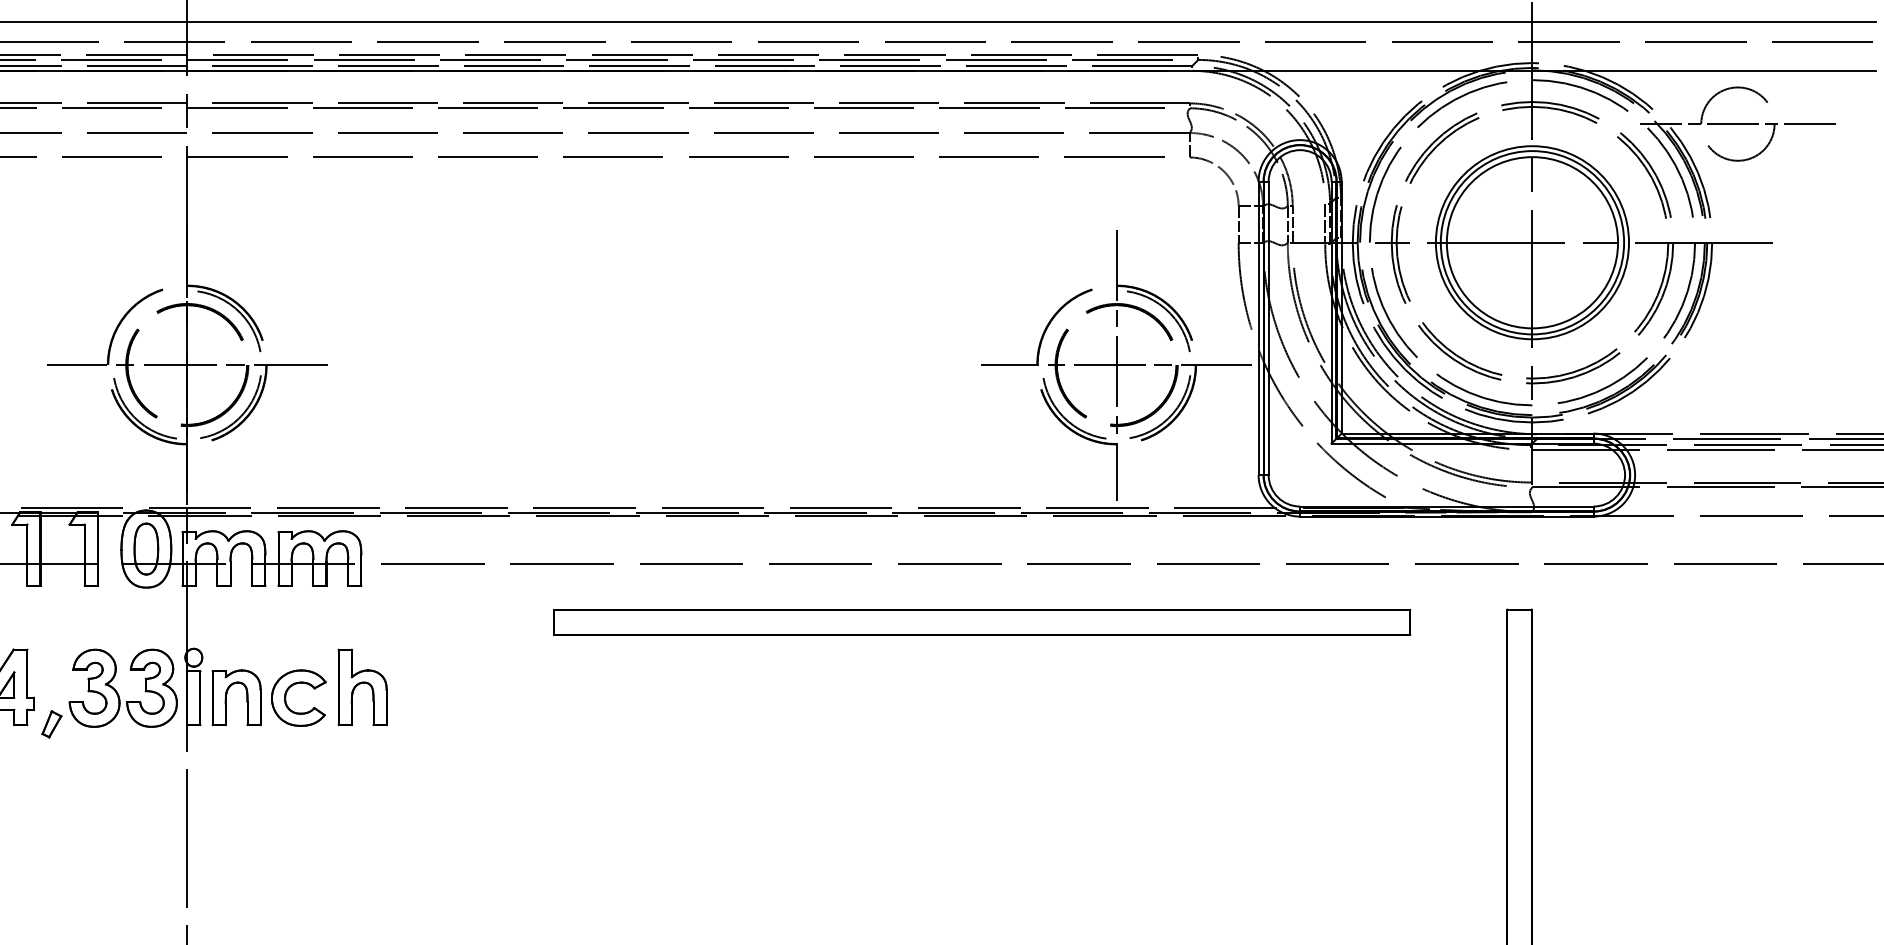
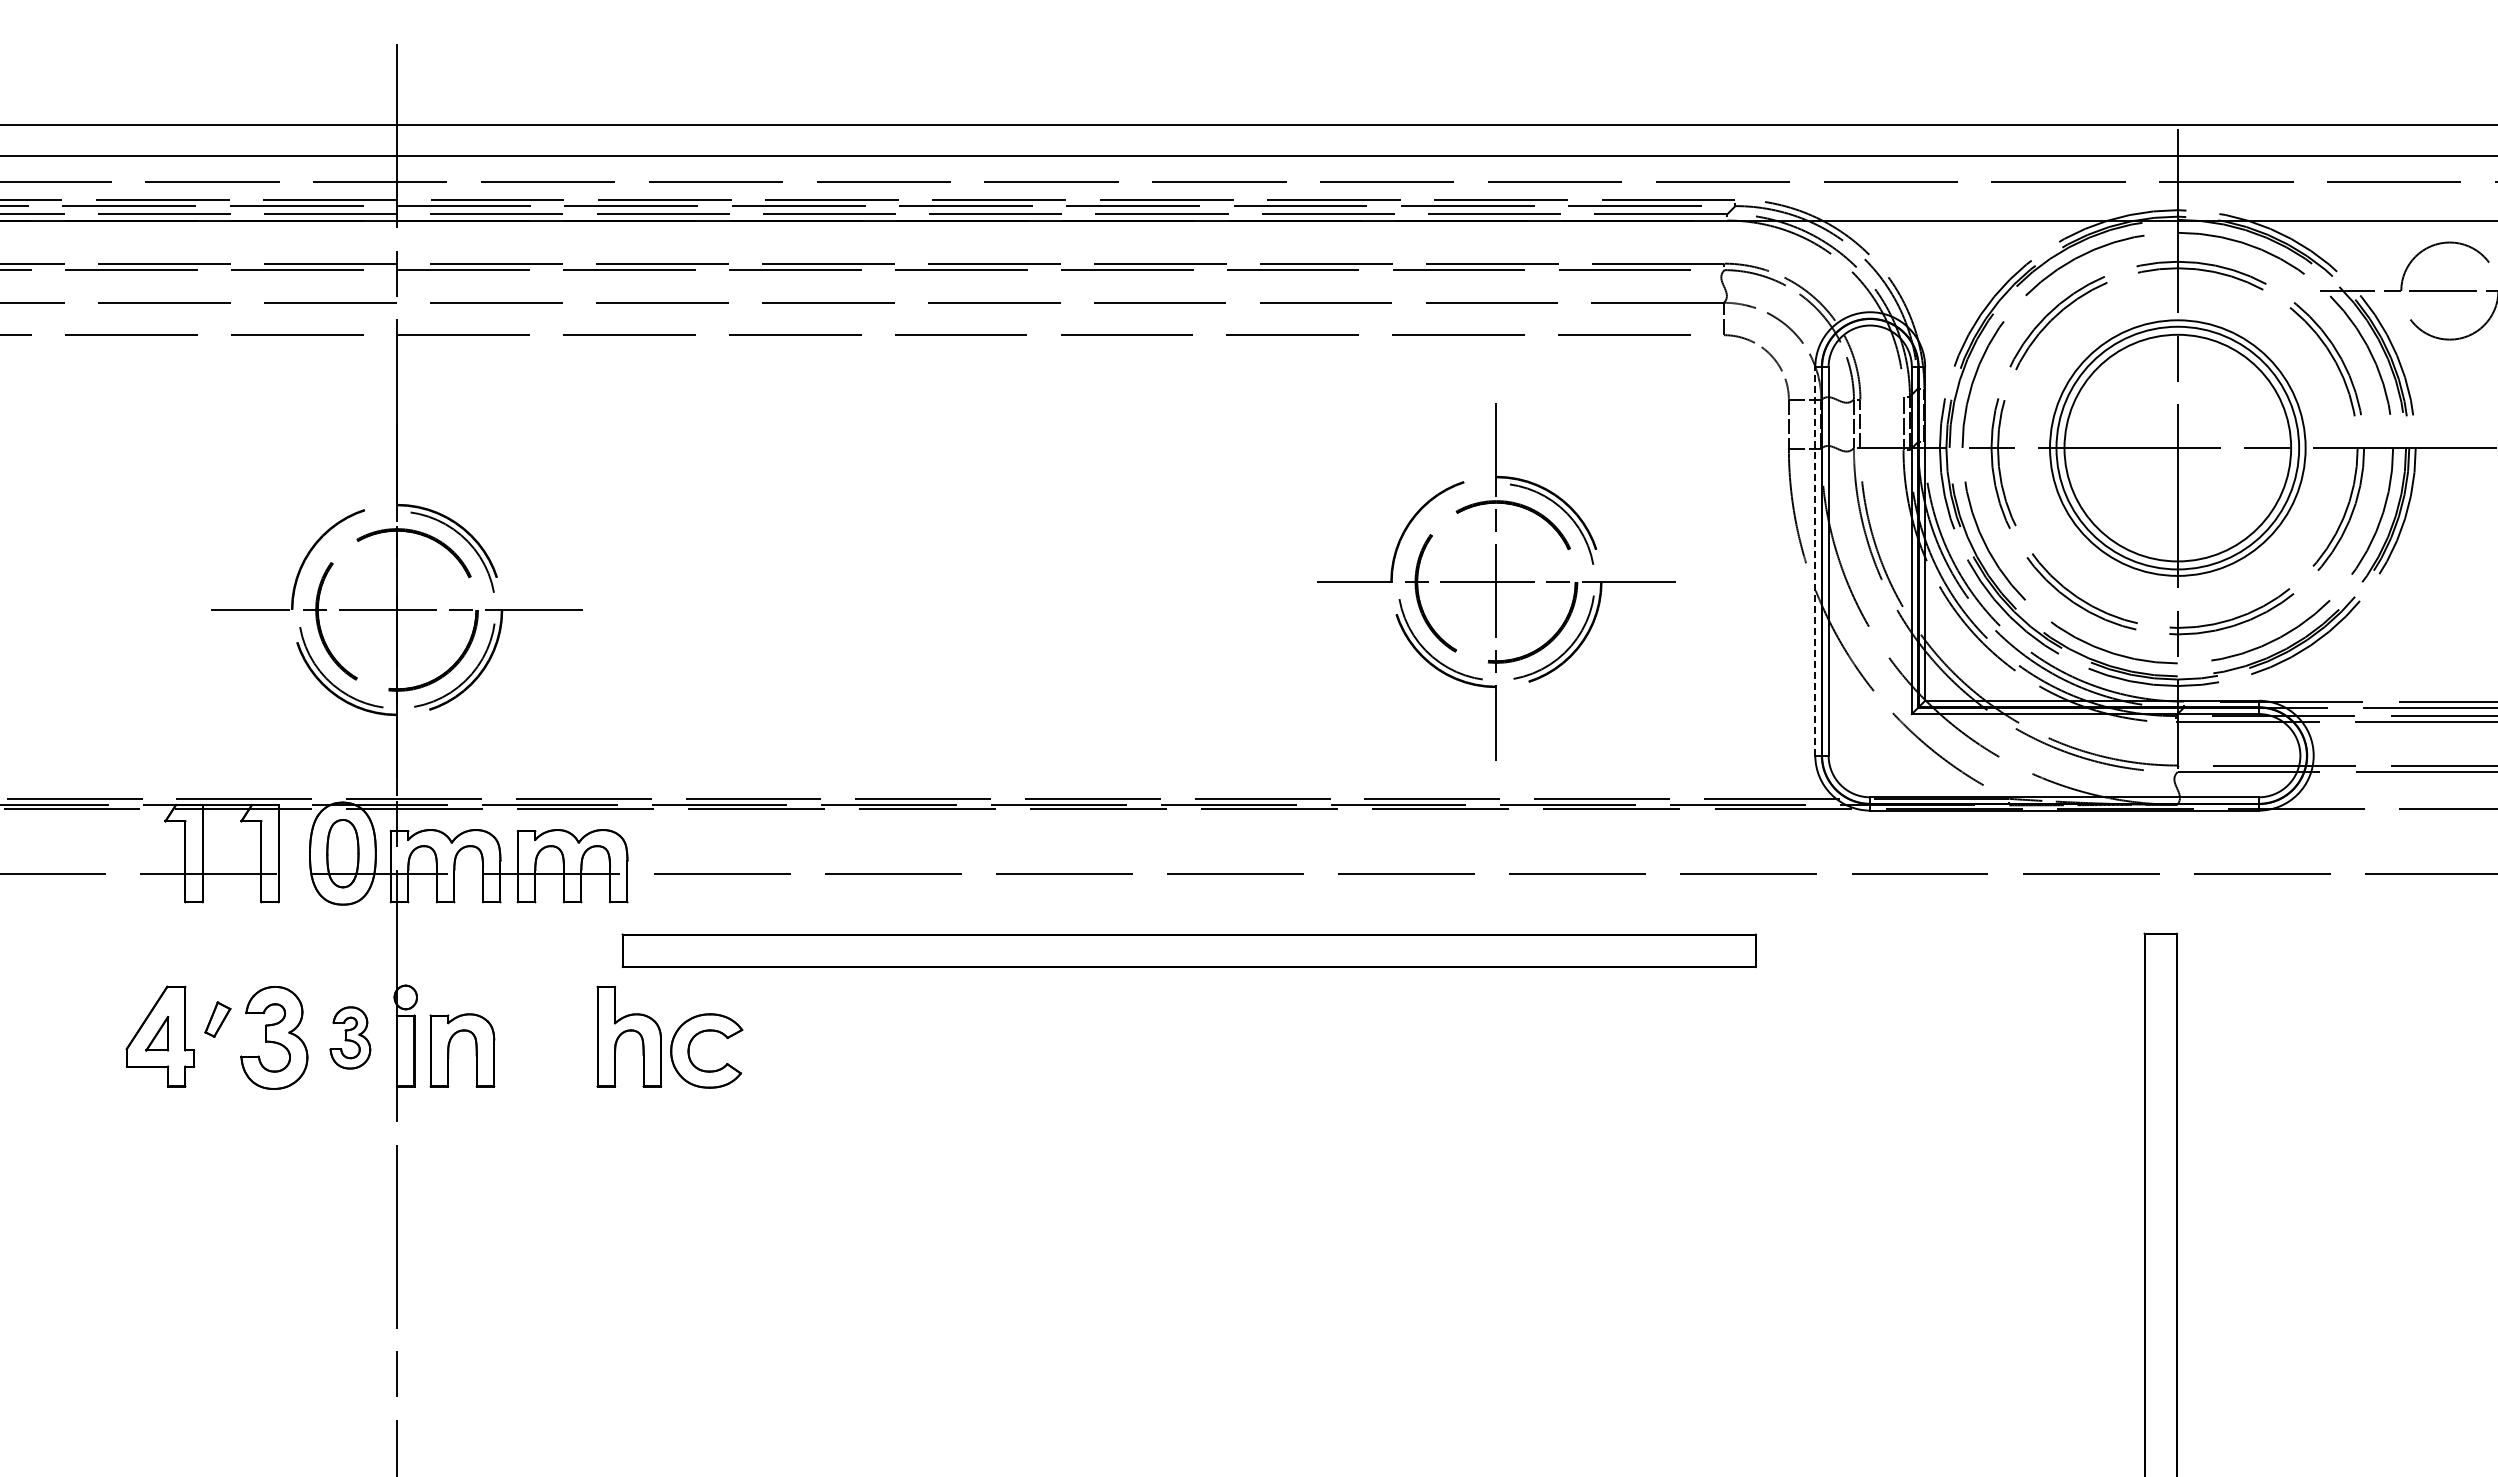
line: (1258, 327) -> (1815, 560), solid -> dashed
part: (1116, 364) -> (1496, 581), moved
part: (981, 622) -> (1188, 950), moved
part: (152, 687) -> (350, 1037), size x0.6
part: (286, 694) -> (690, 1045), moved
part: (51, 724) -> (217, 1019), moved

